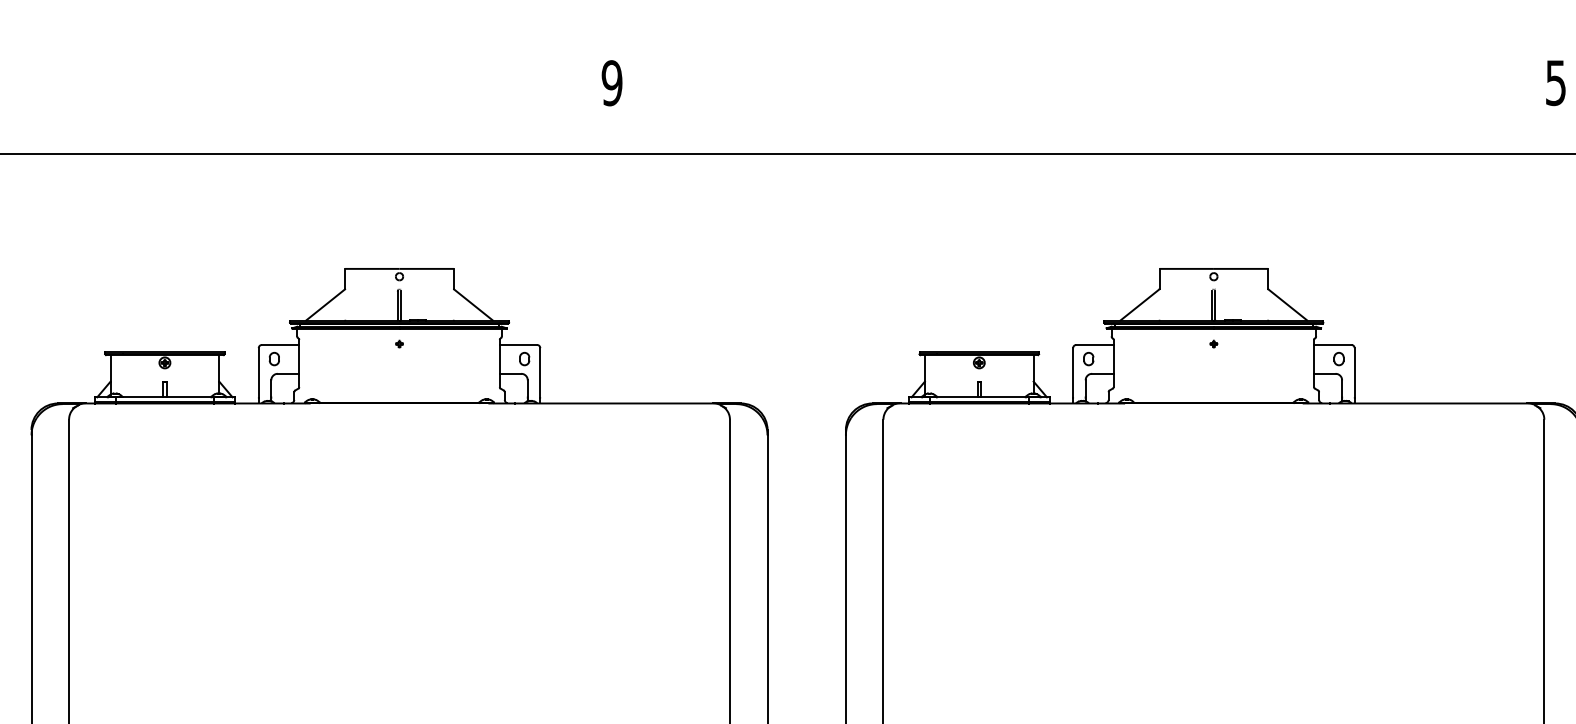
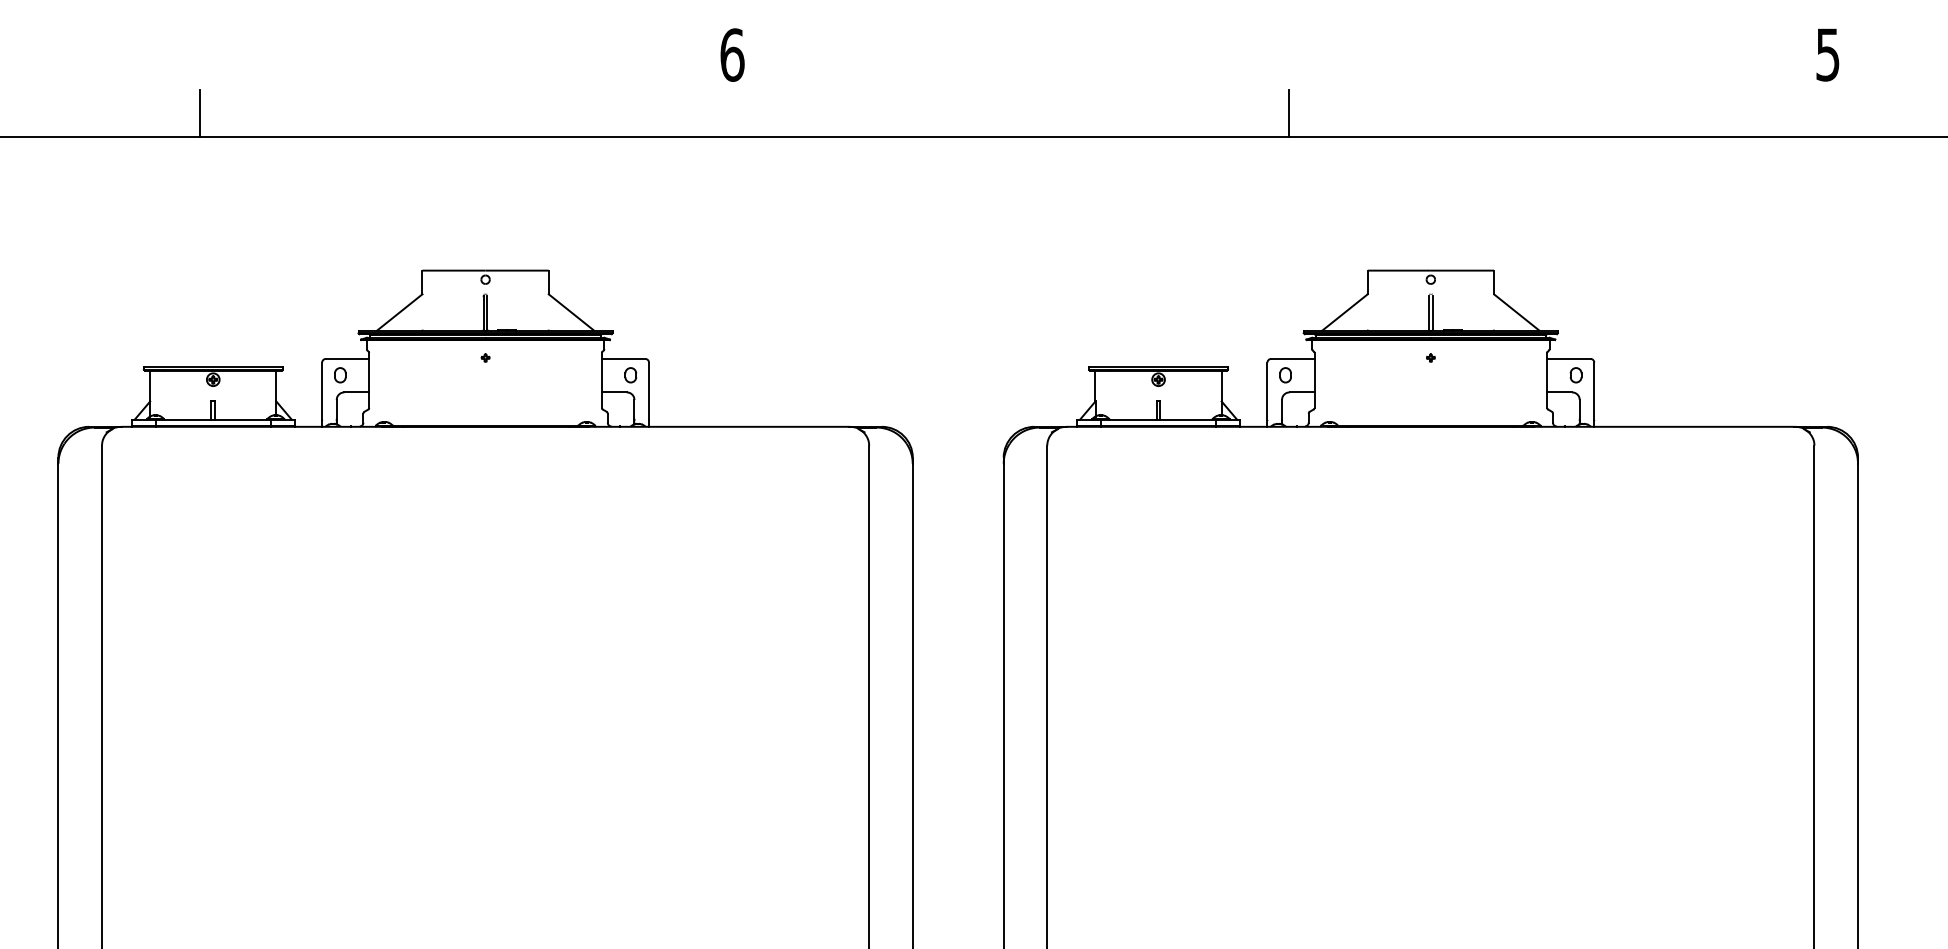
text: (612, 82) -> (732, 54), 9 -> 6
line: (153, 132) -> (199, 112), added
line: (1092, 132) -> (1289, 112), added

